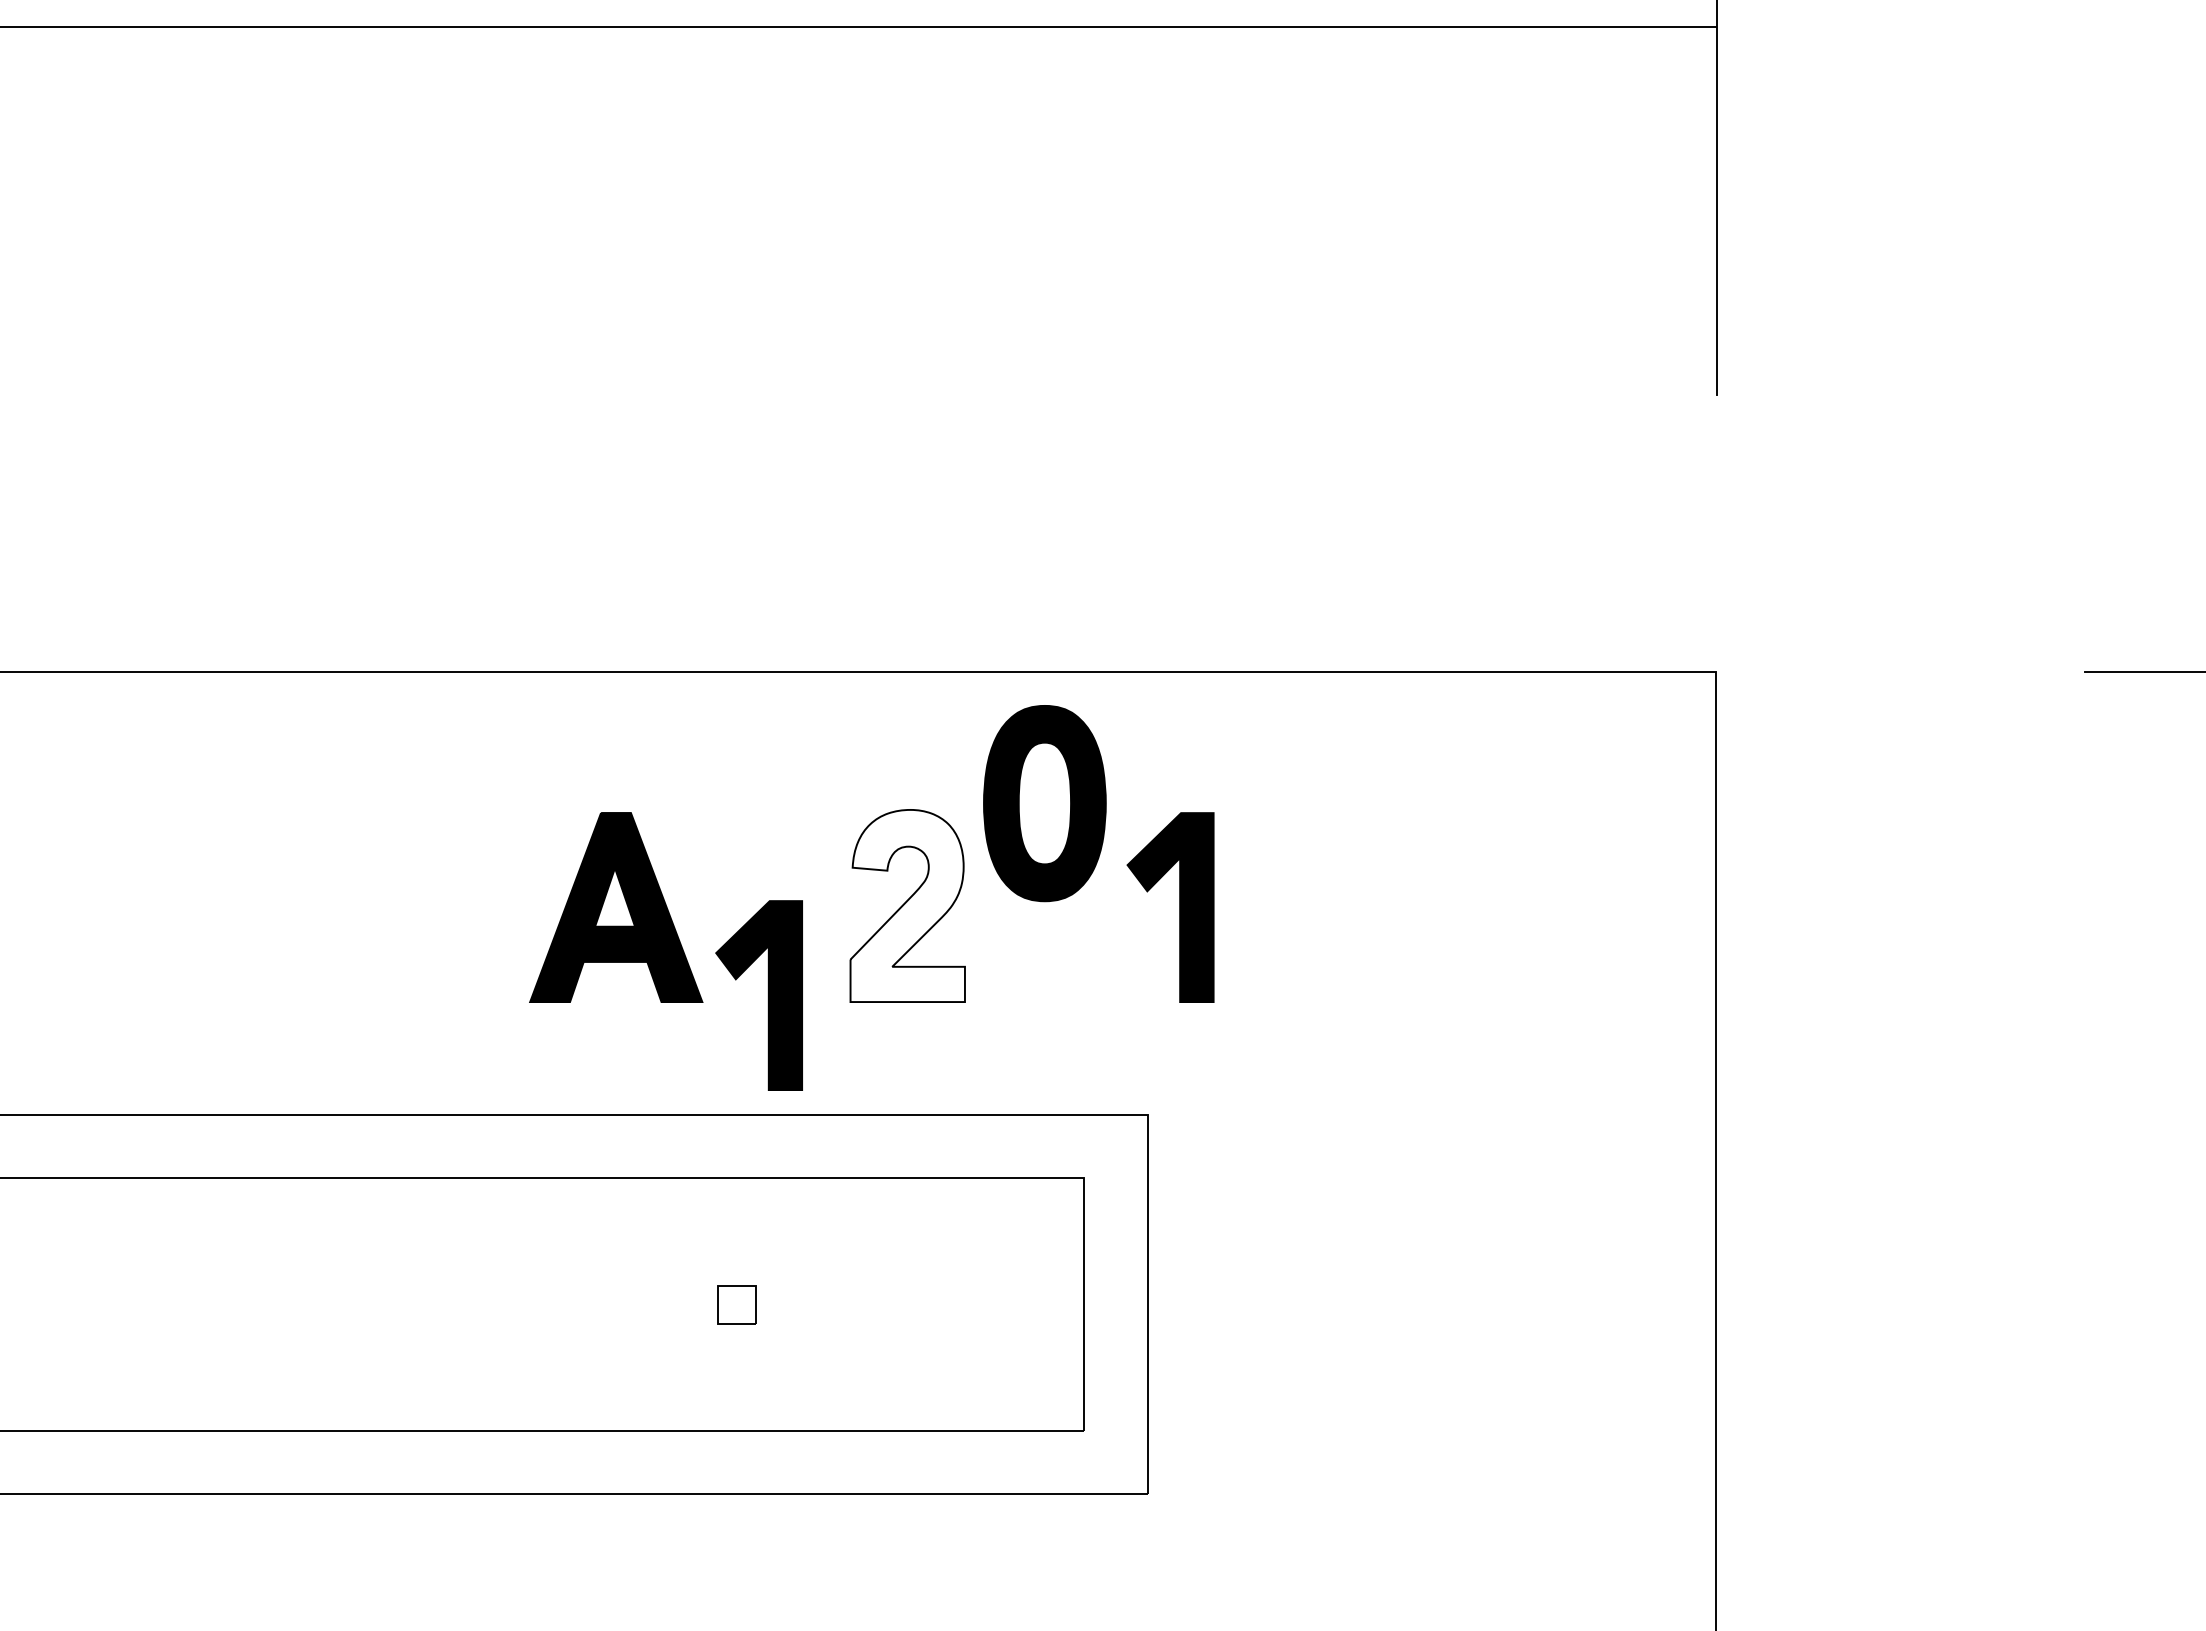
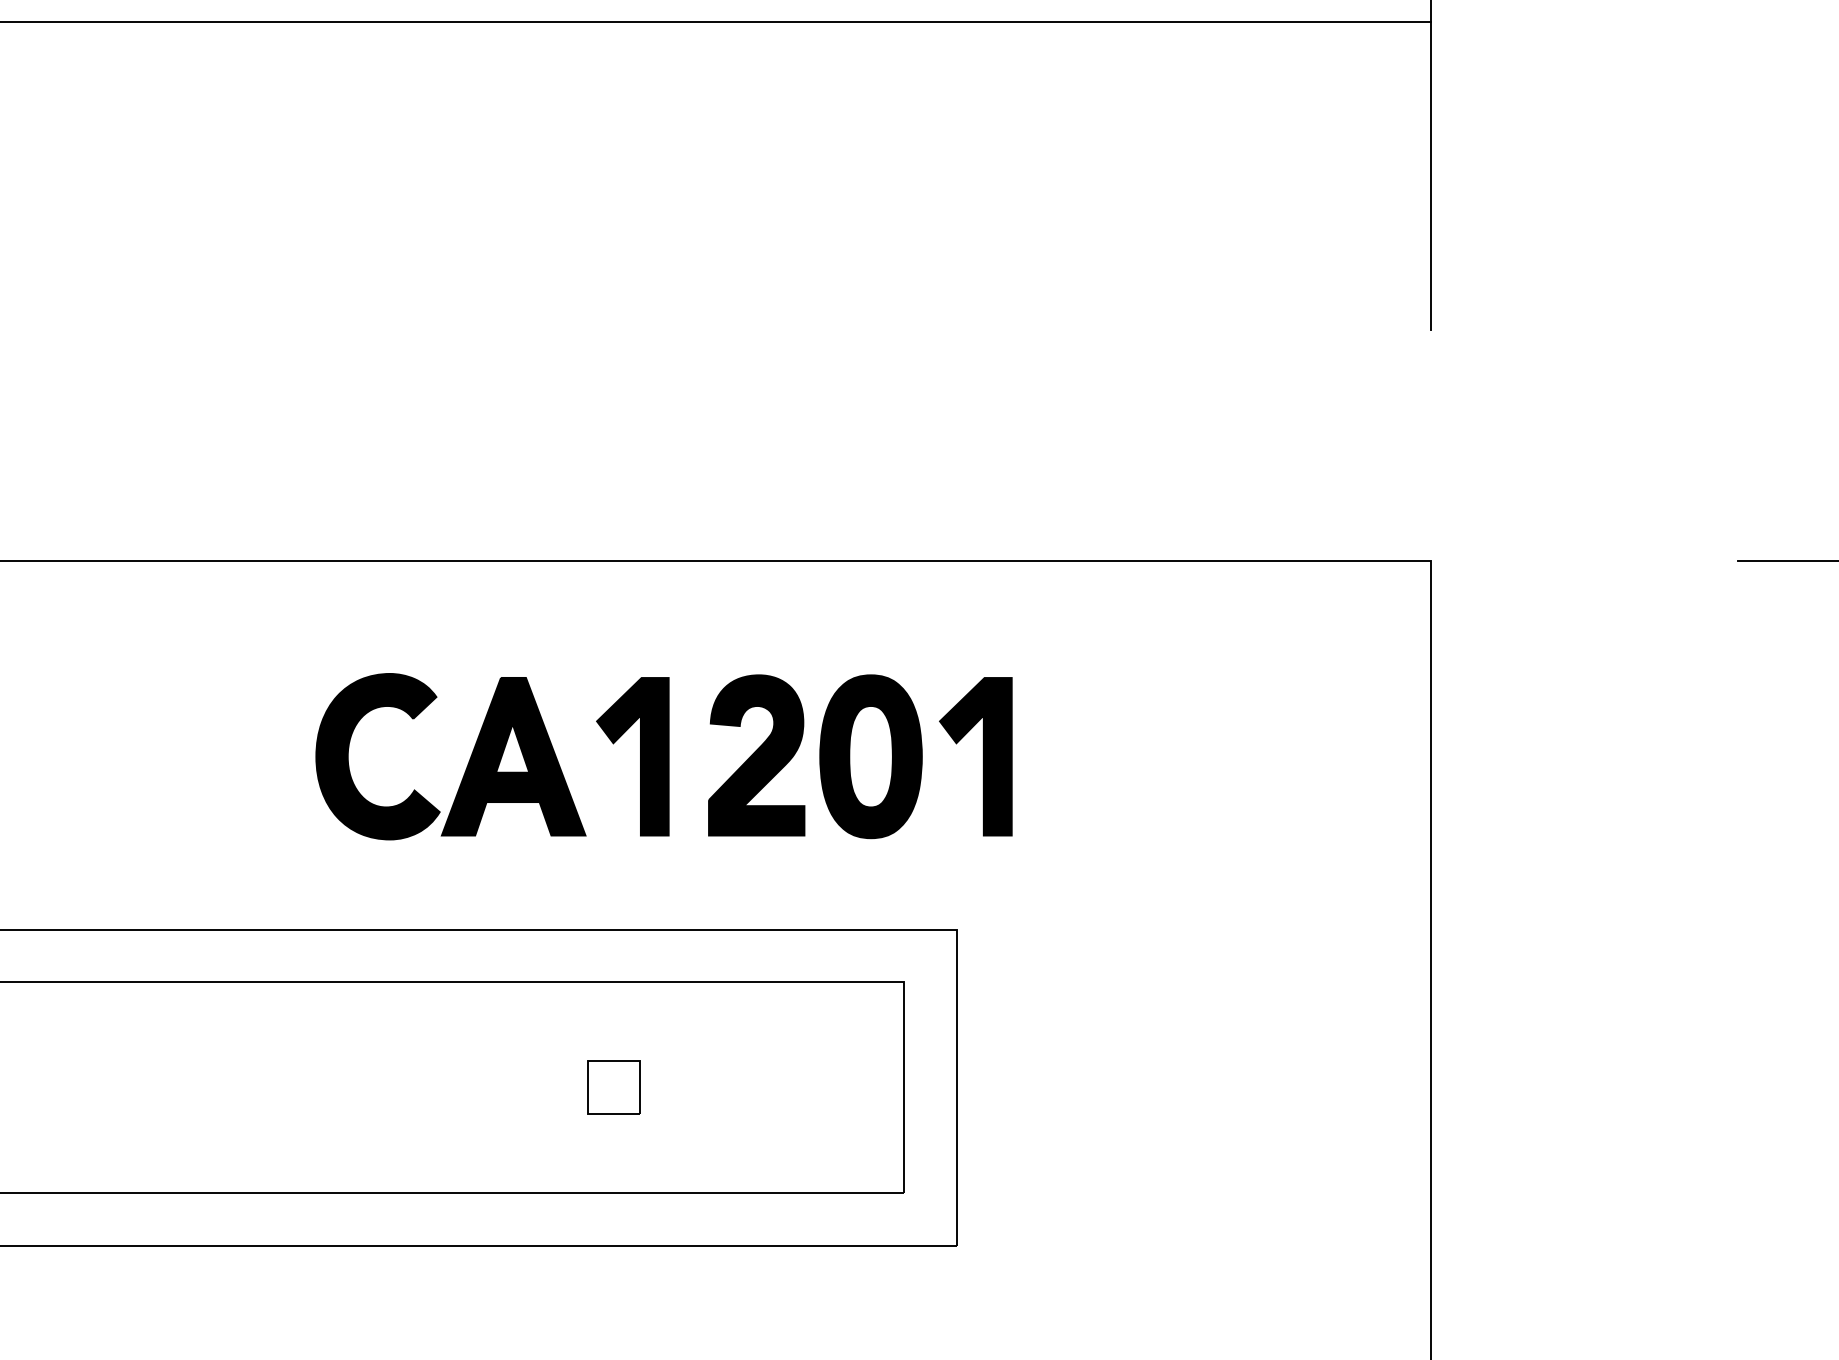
part: (1044, 803) -> (870, 756), moved
fill: (907, 905) -> (756, 755), added
part: (418, 907) -> (348, 756), added
part: (767, 995) -> (639, 756), moved
part: (736, 1304) -> (613, 1087), size x1.67

